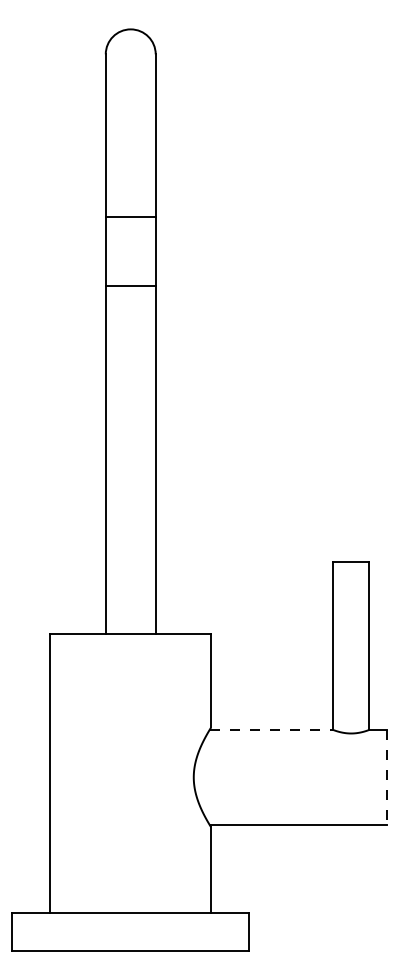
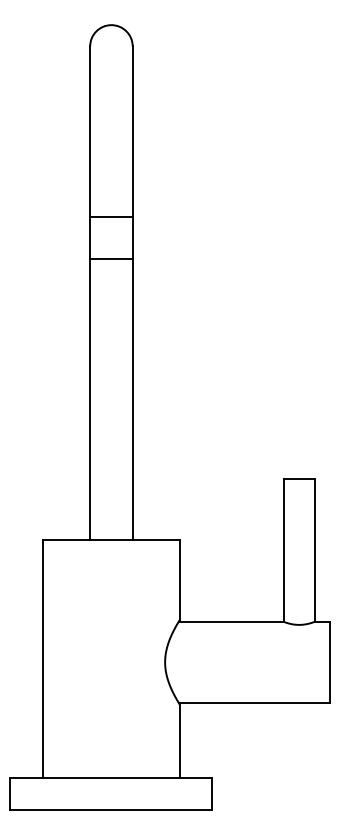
line: (130, 217) -> (111, 216), moved
line: (130, 286) -> (111, 259), moved
line: (271, 729) -> (231, 621), dashed -> solid
line: (386, 777) -> (329, 662), dashed -> solid

